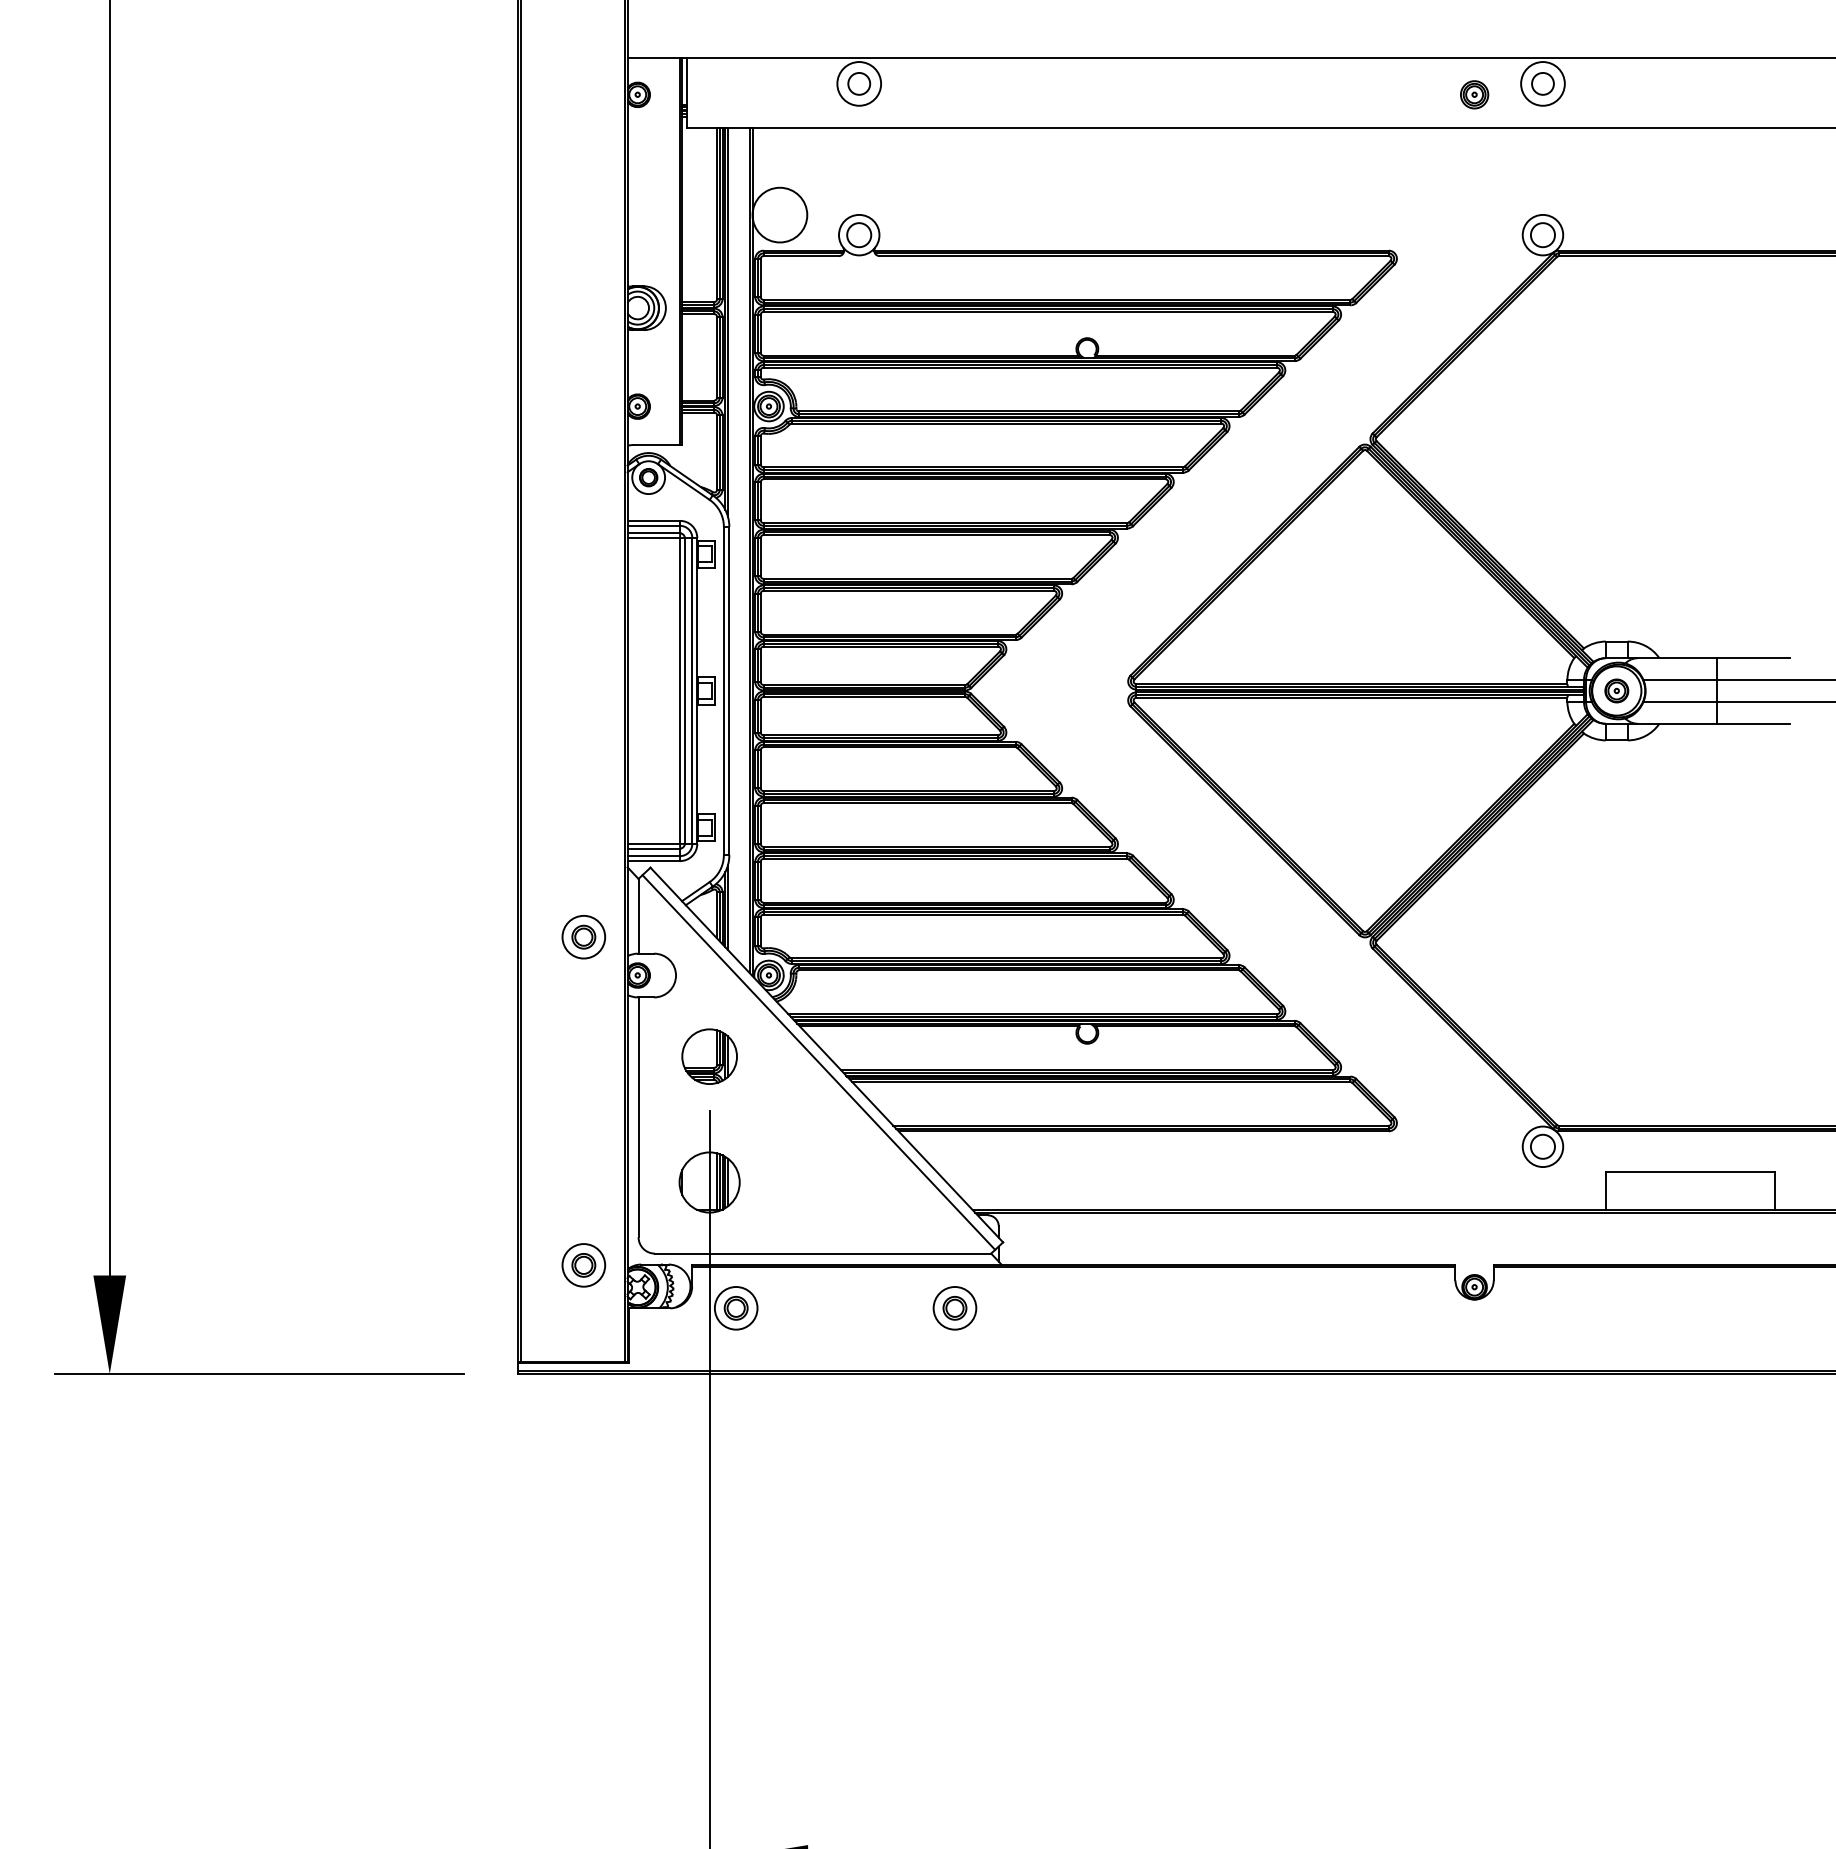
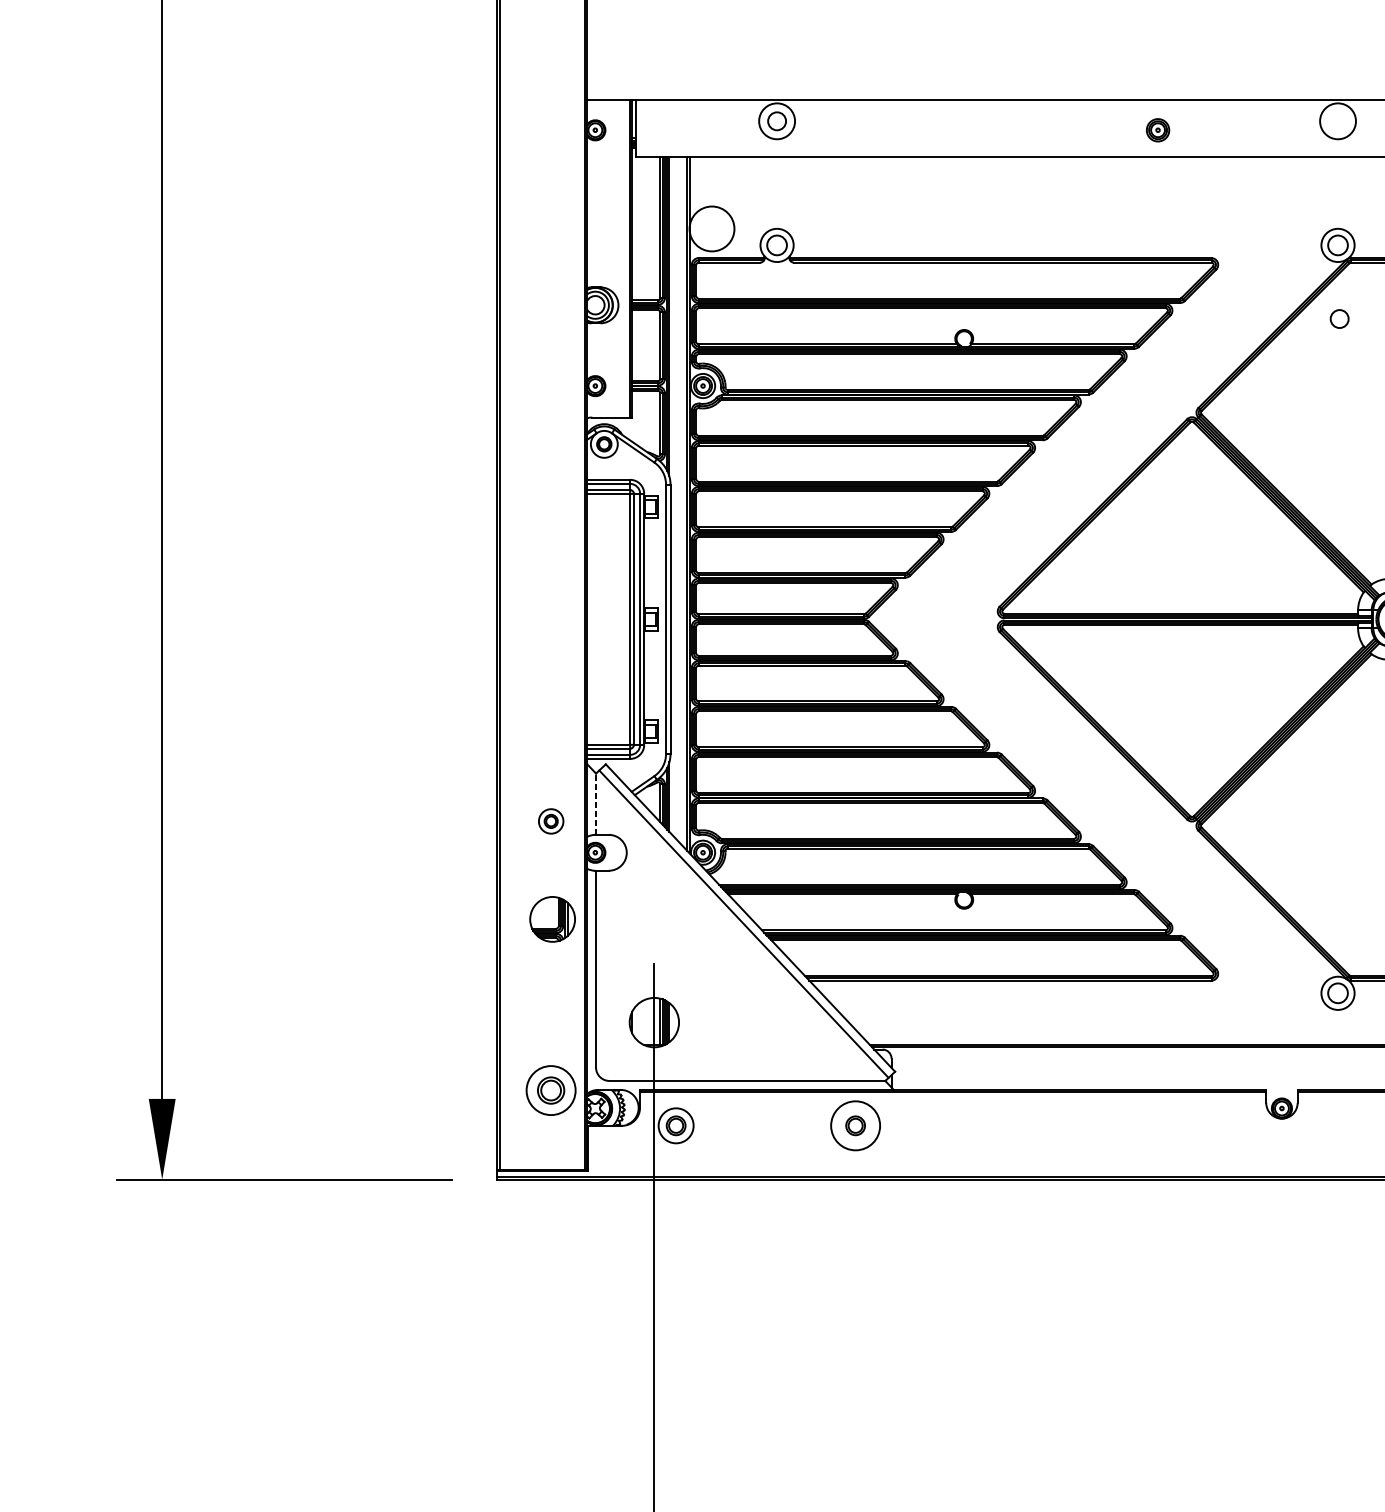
circle: (1542, 83) -> (1339, 318), moved
part: (1474, 94) -> (1157, 130), moved
line: (638, 915) -> (595, 803), solid -> dashed
part: (583, 937) -> (550, 821), size x0.7
part: (709, 1056) -> (552, 919), moved
part: (583, 1265) -> (550, 1090), size x1.4
circle: (954, 1308) -> (855, 1125), size x1.4

